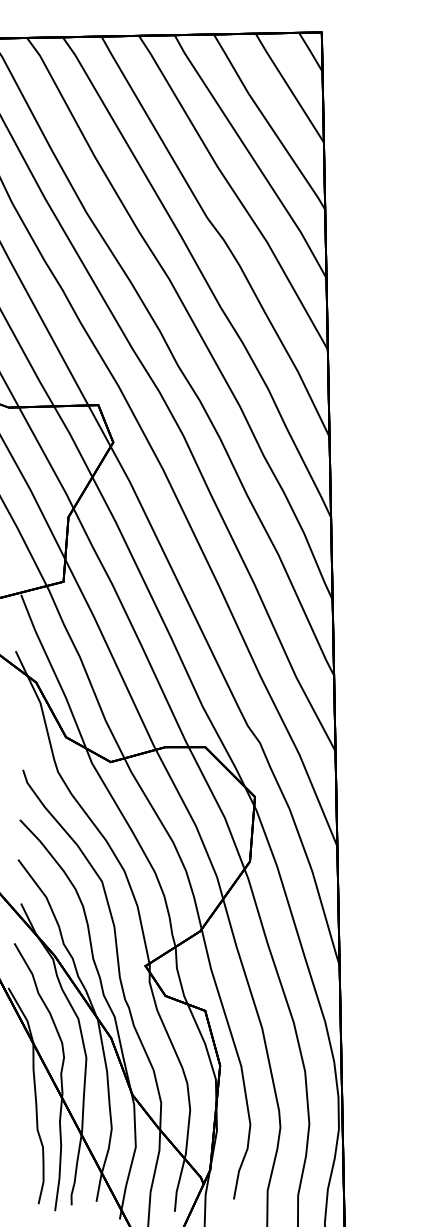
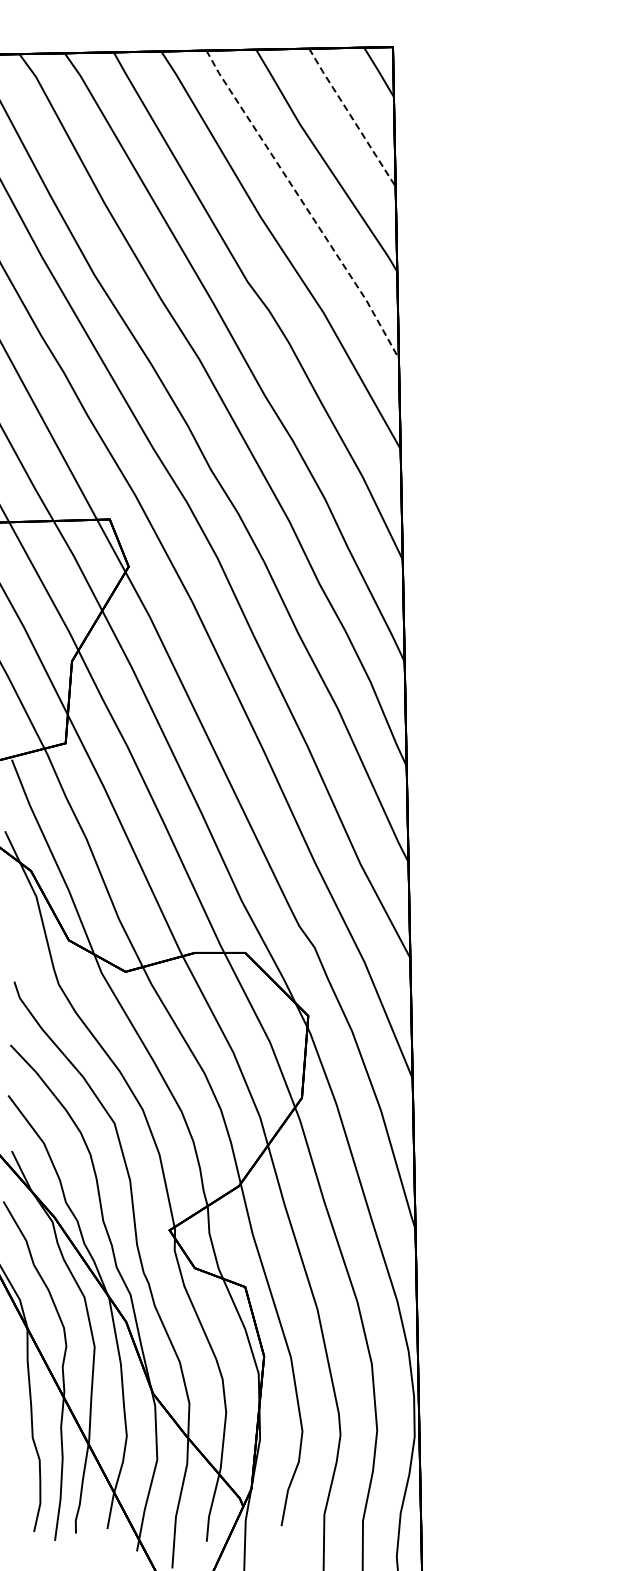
line: (289, 87) -> (351, 117), solid -> dashed
line: (251, 155) -> (303, 203), solid -> dashed

